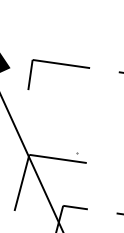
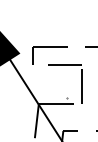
part: (104, 131) -> (81, 83), added

